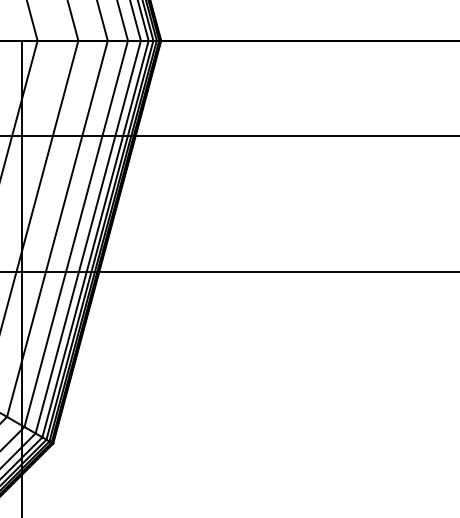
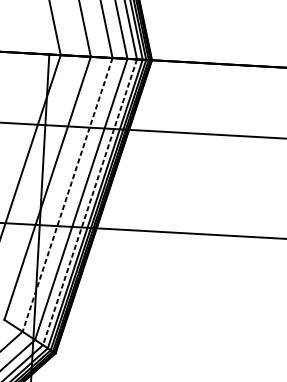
line: (57, 228) -> (67, 194), solid -> dashed
line: (88, 237) -> (90, 202), solid -> dashed

